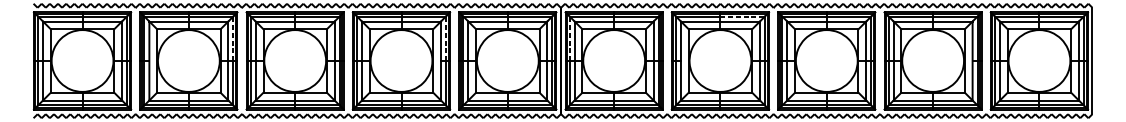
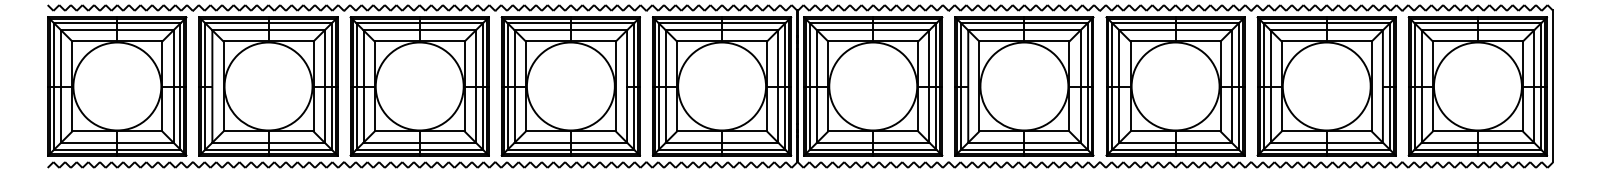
line: (742, 16) -> (1055, 23), dashed -> solid
line: (233, 38) -> (331, 54), dashed -> solid
line: (445, 38) -> (633, 54), dashed -> solid
line: (570, 38) -> (810, 54), dashed -> solid

